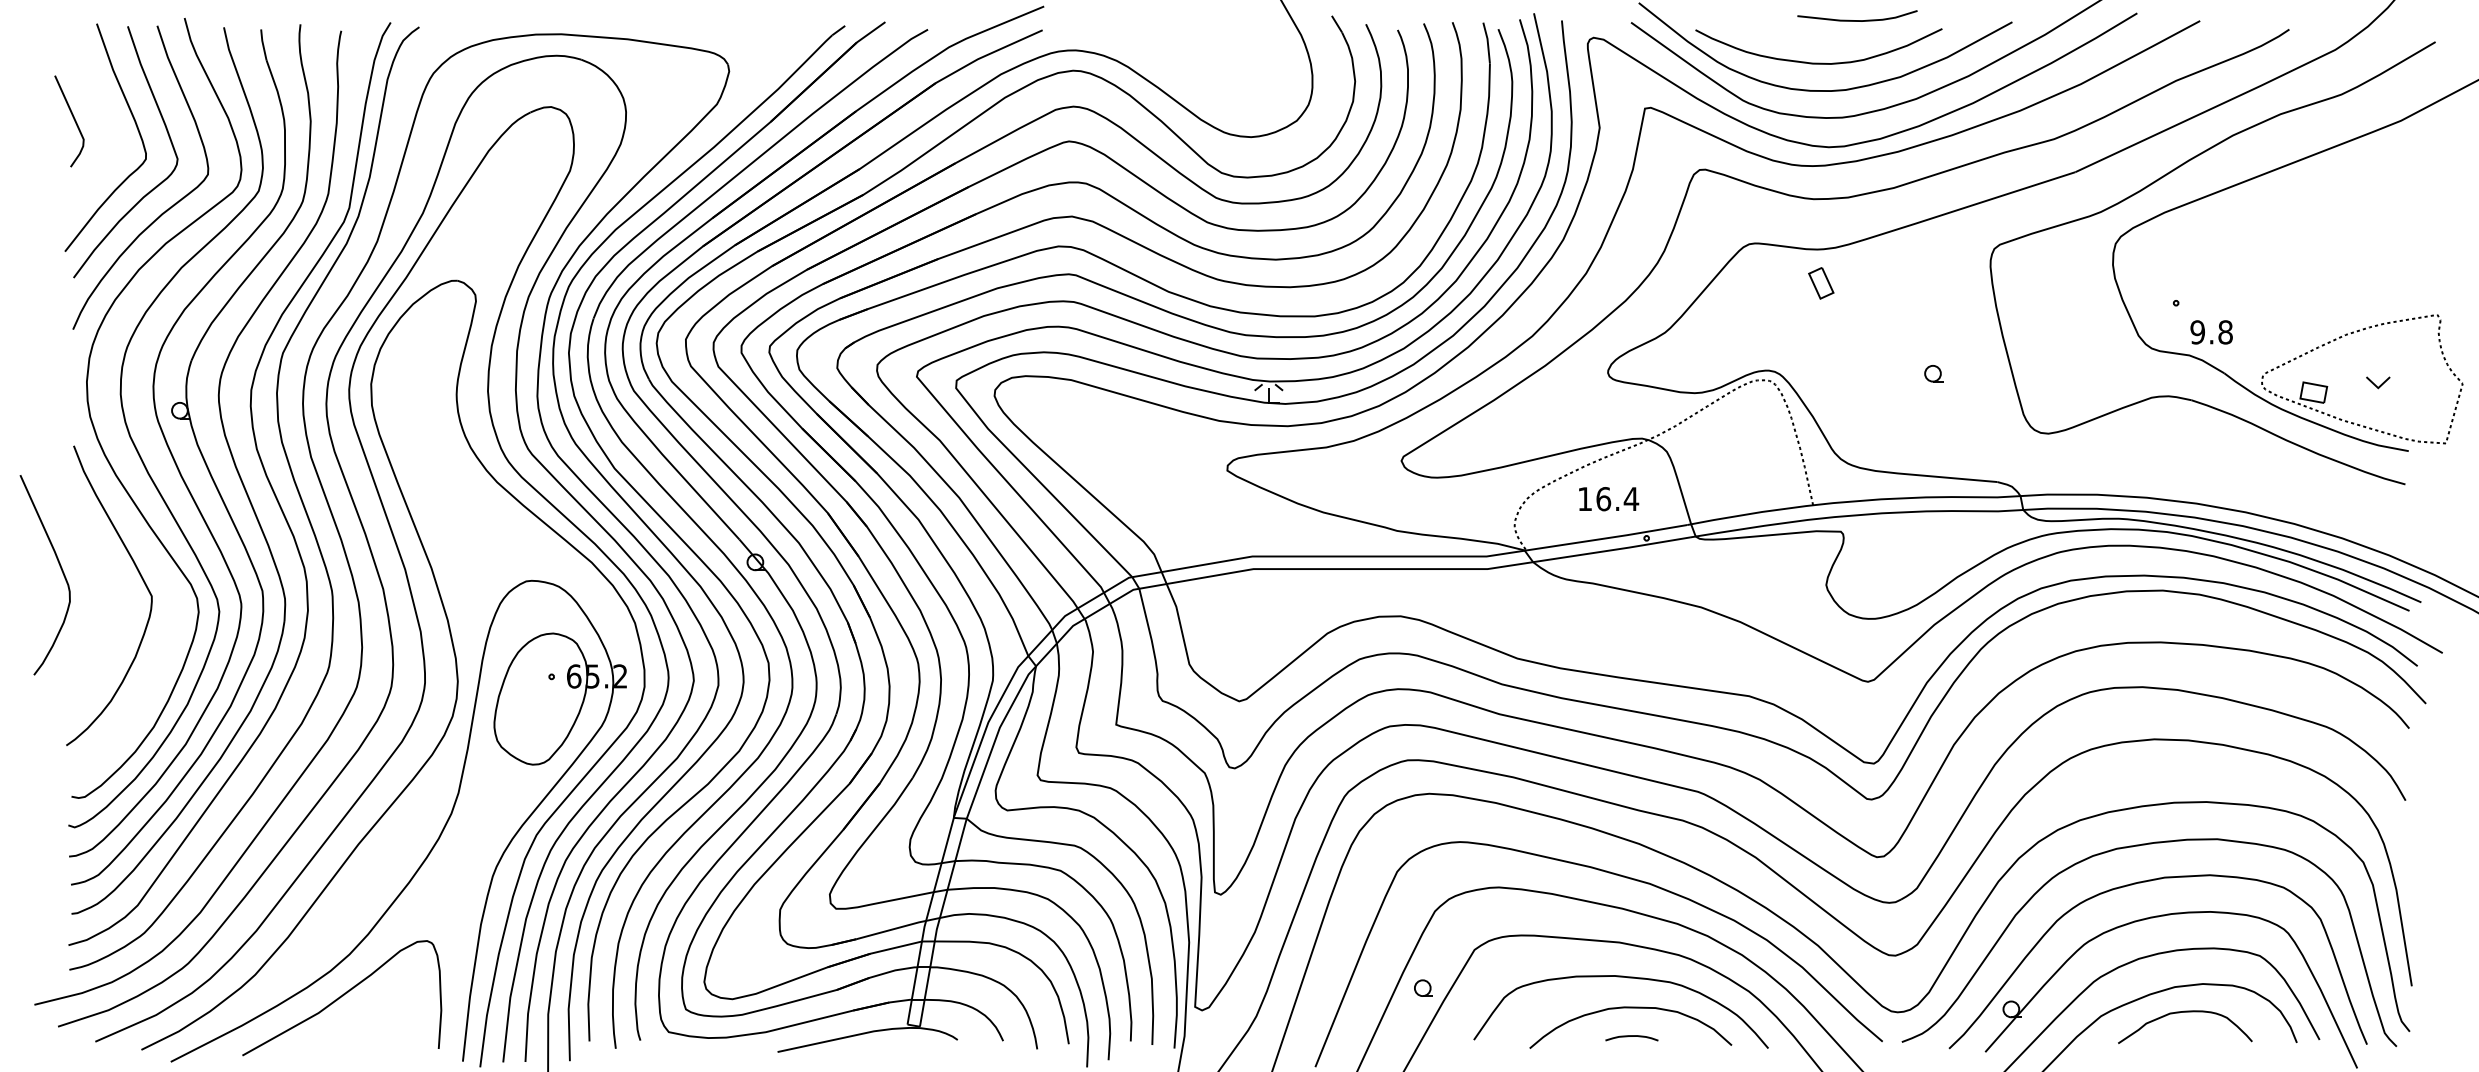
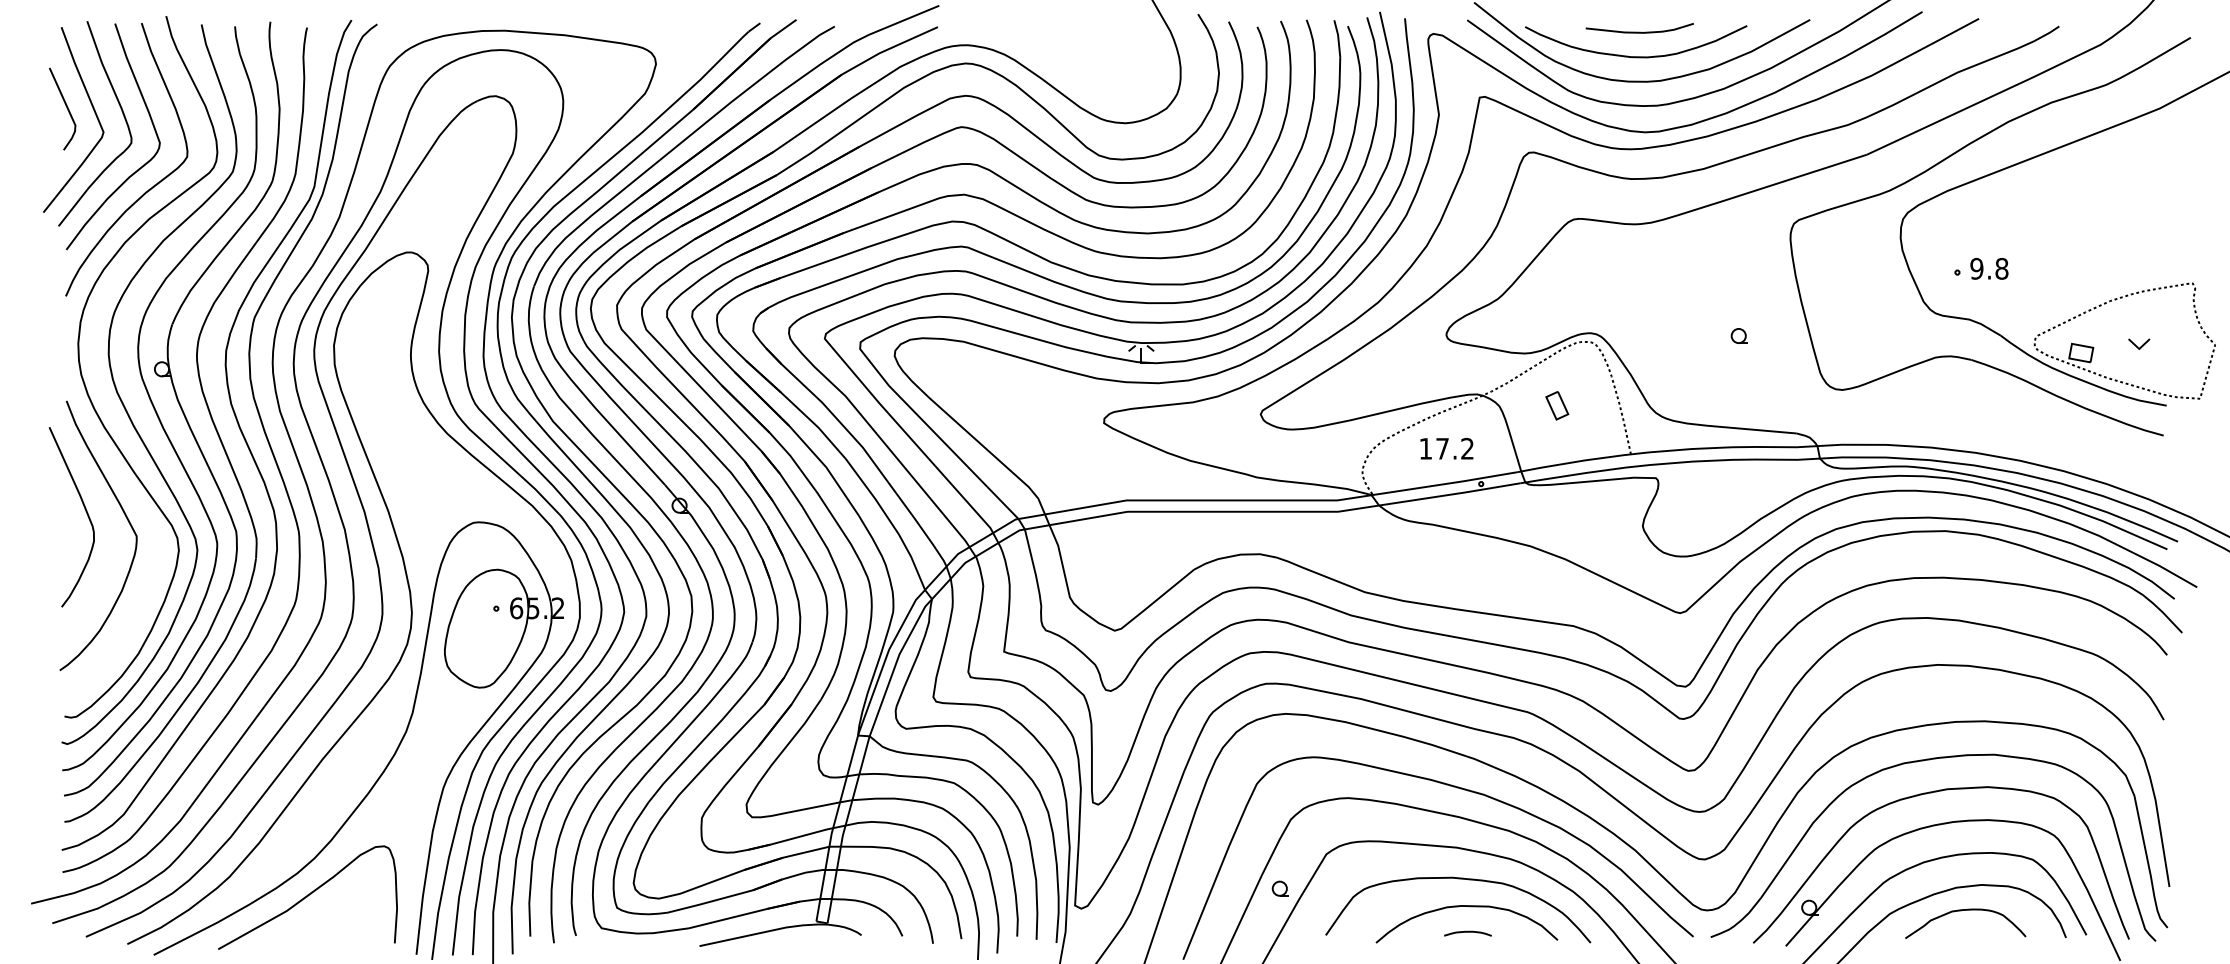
curve: (1857, 19) -> (1639, 31), moved
curve: (104, 126) -> (94, 113), added
part: (1821, 283) -> (1557, 405), moved
text: (2211, 331) -> (1989, 268), moved
text: (1618, 498) -> (1455, 448), 16.4 -> 17.2
curve: (60, 568) -> (85, 511), moved

